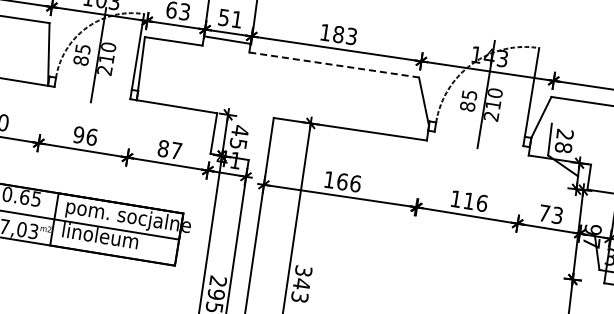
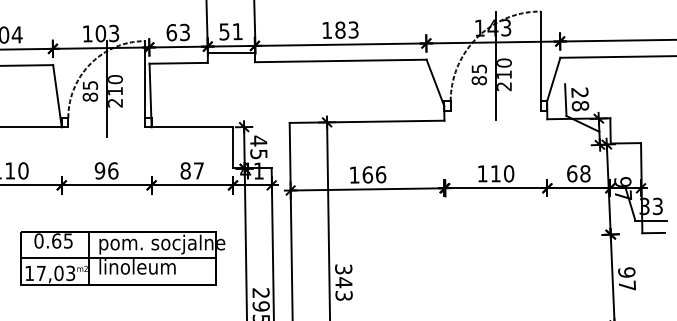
line: (333, 64) -> (340, 60), dashed -> solid
text: (482, 203) -> (509, 173), 116 -> 110
text: (550, 214) -> (578, 173), 73 -> 68

